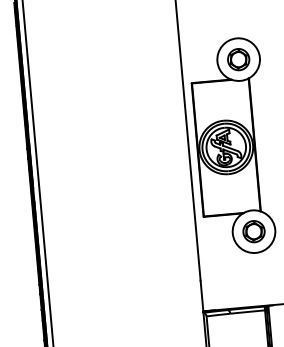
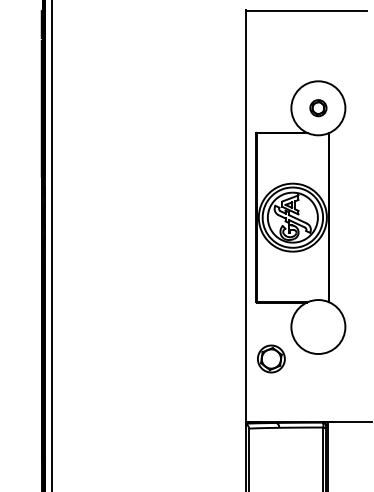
part: (238, 59) -> (318, 107), size x0.6
part: (254, 231) -> (271, 358), moved

